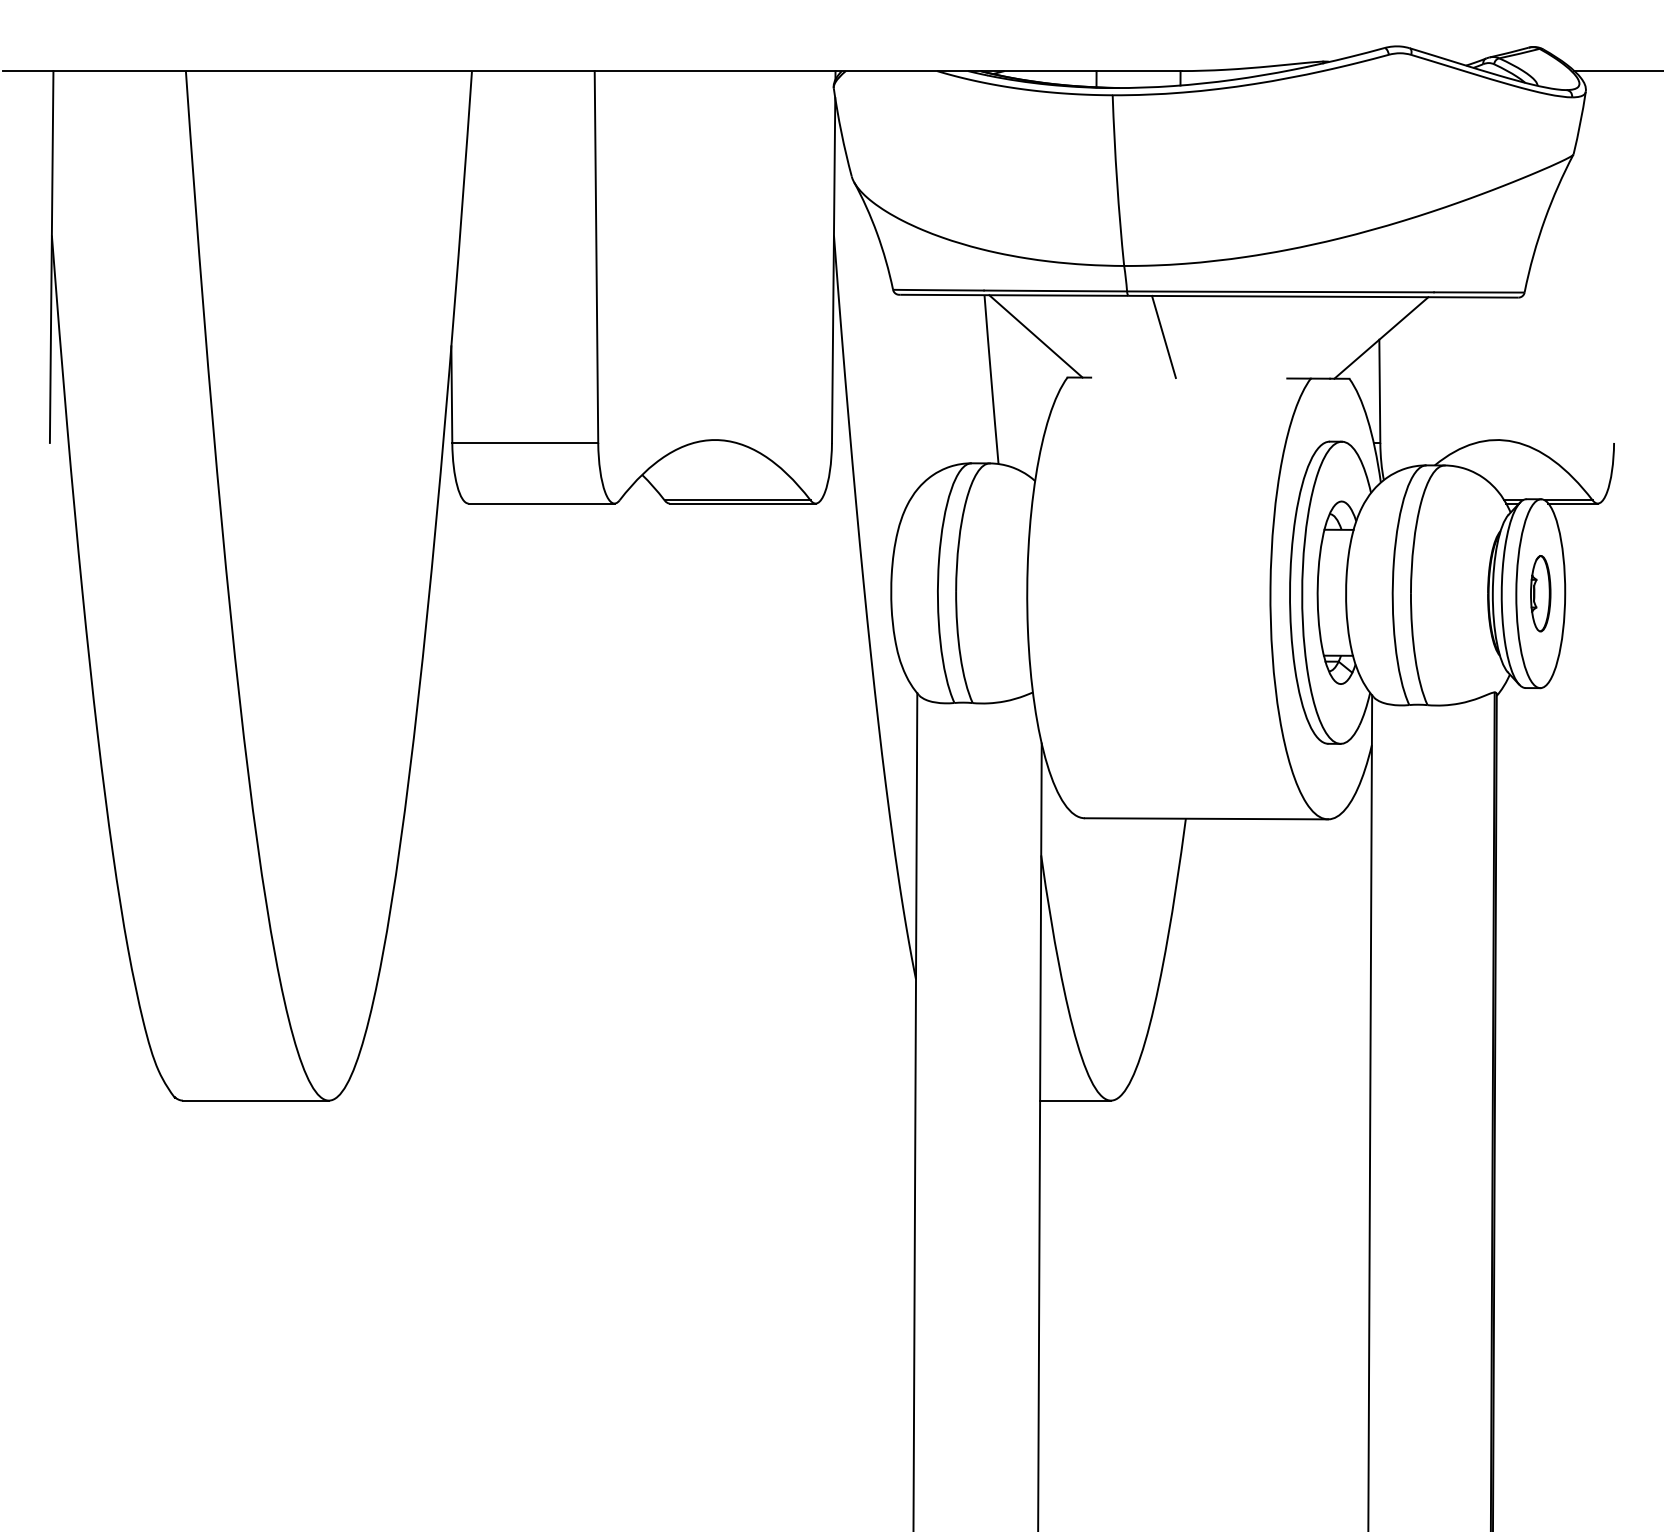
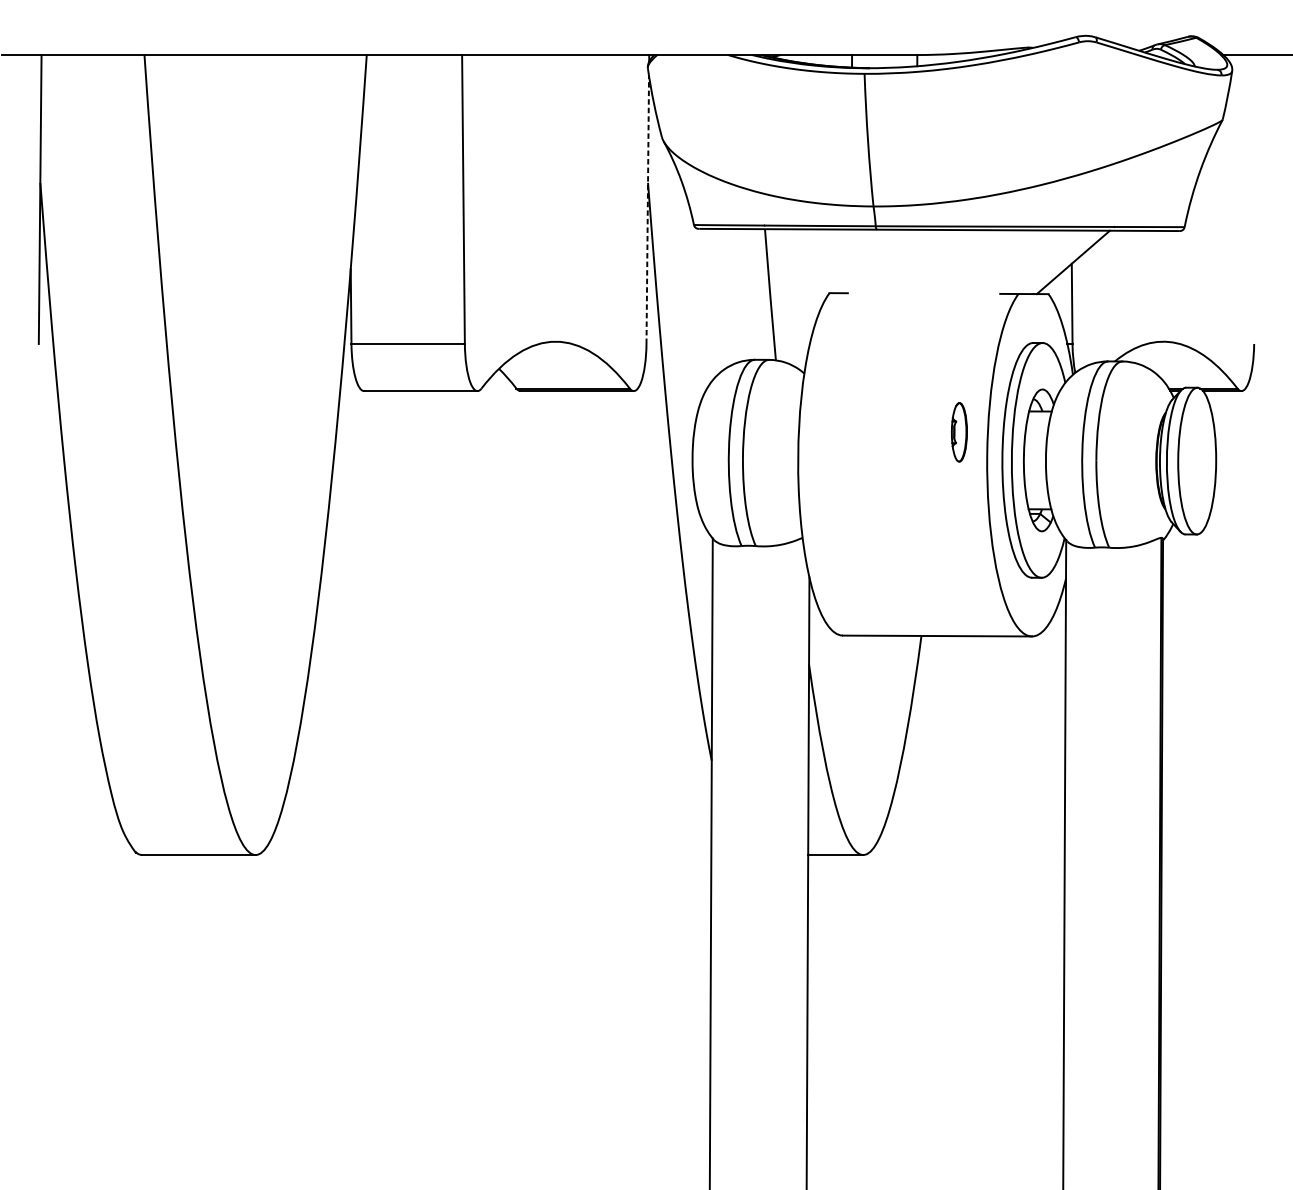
line: (833, 270) -> (647, 209), solid -> dashed
line: (1035, 336) -> (804, 261), removed
line: (1163, 336) -> (904, 261), removed
part: (1540, 593) -> (959, 432), moved

